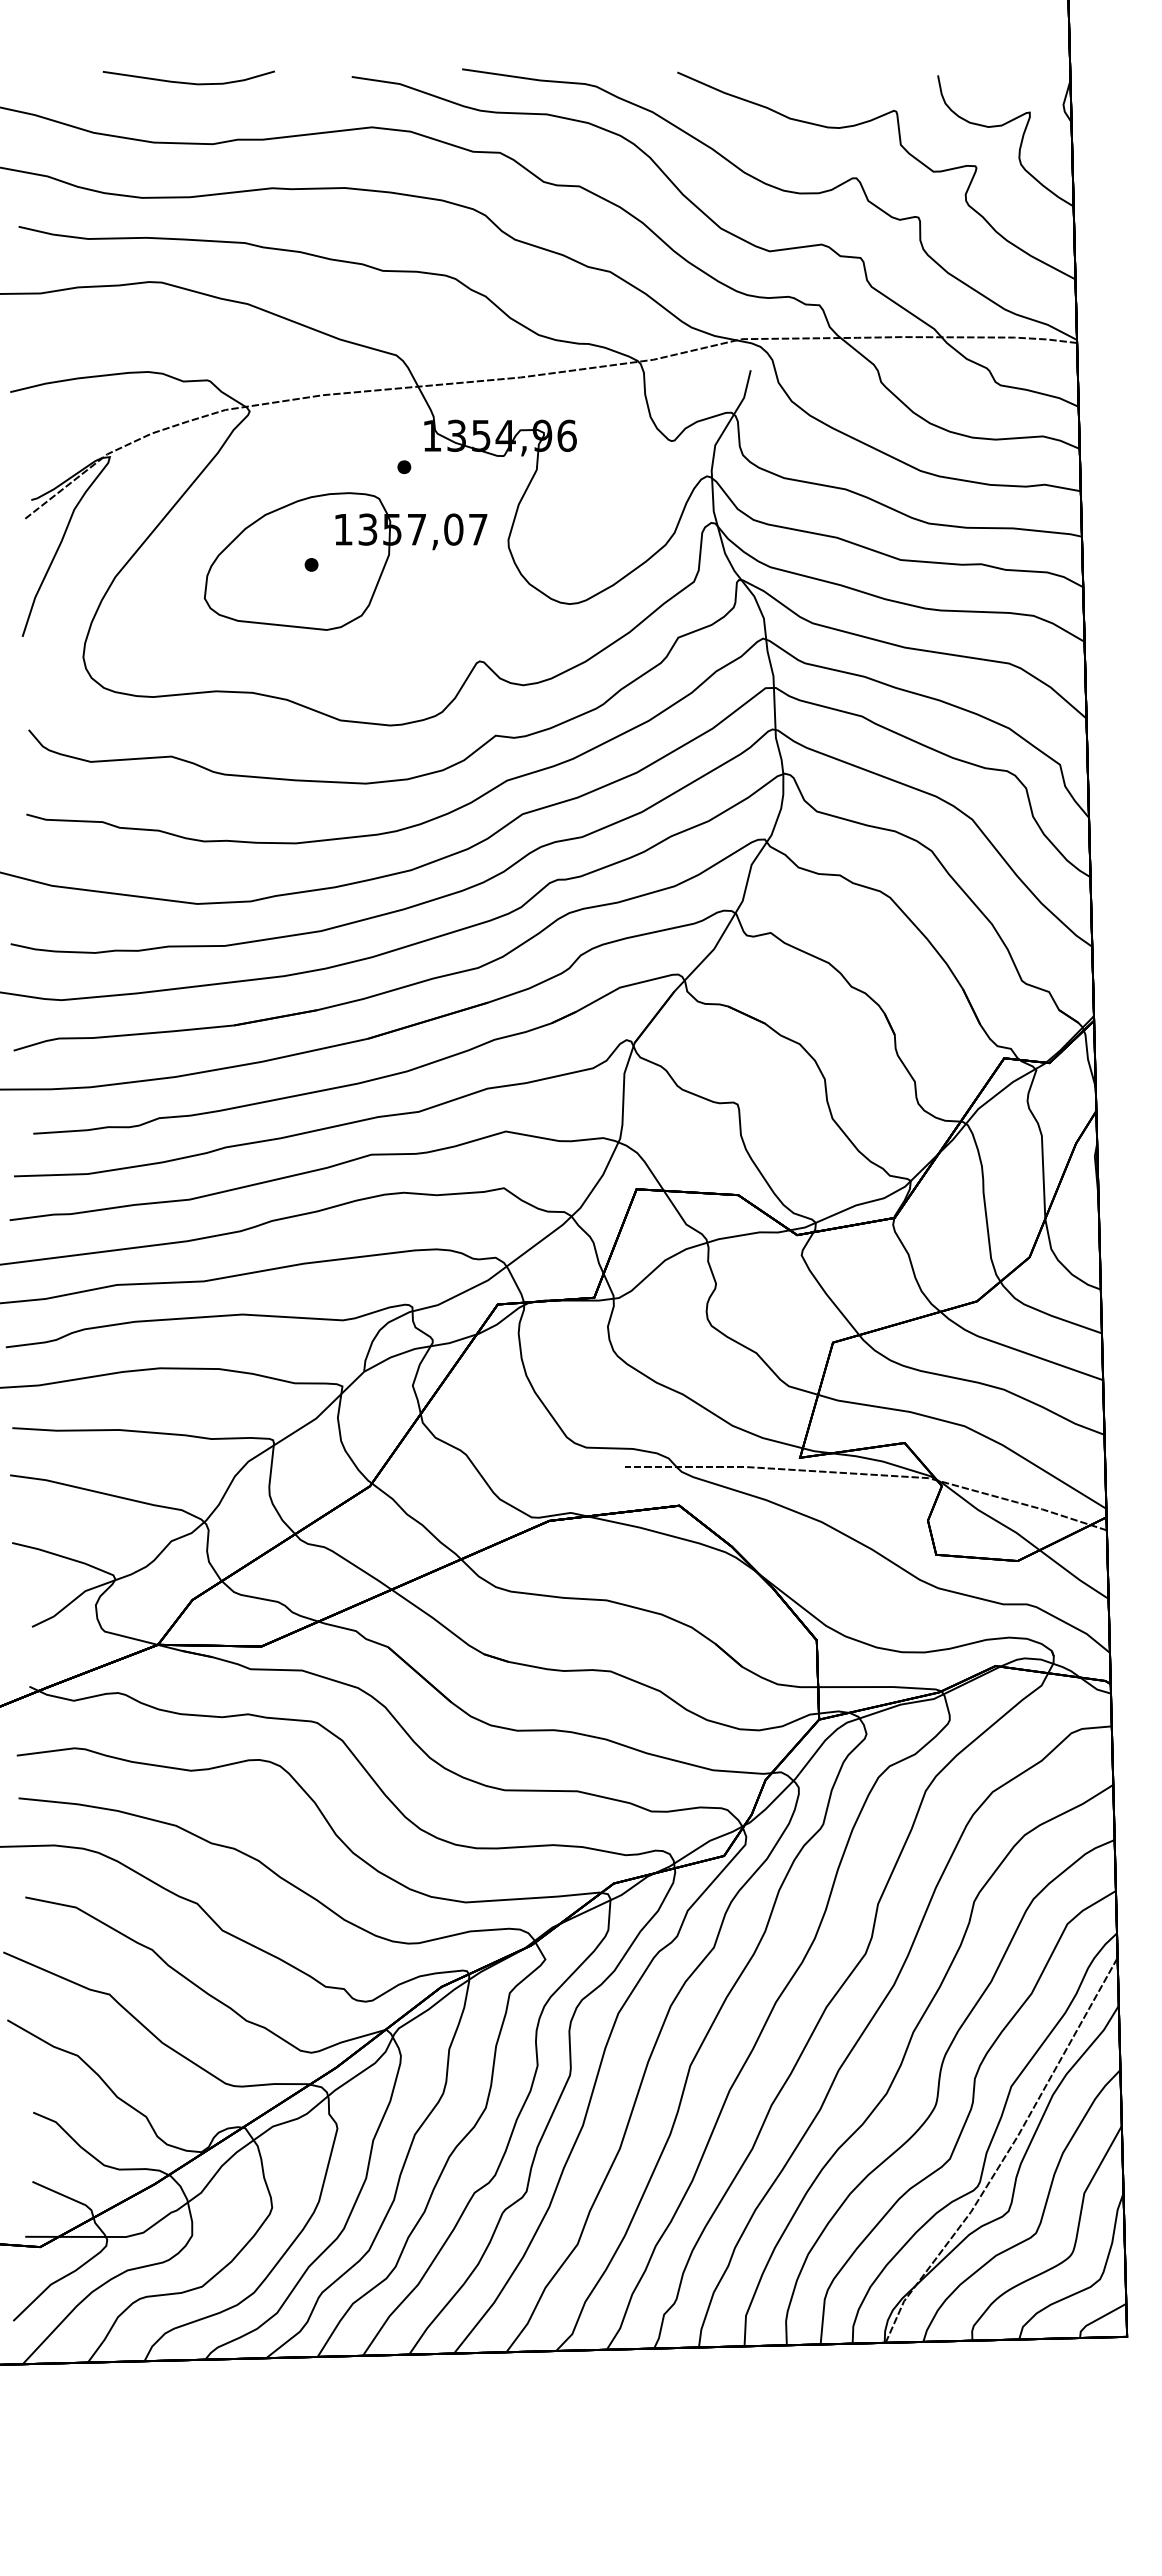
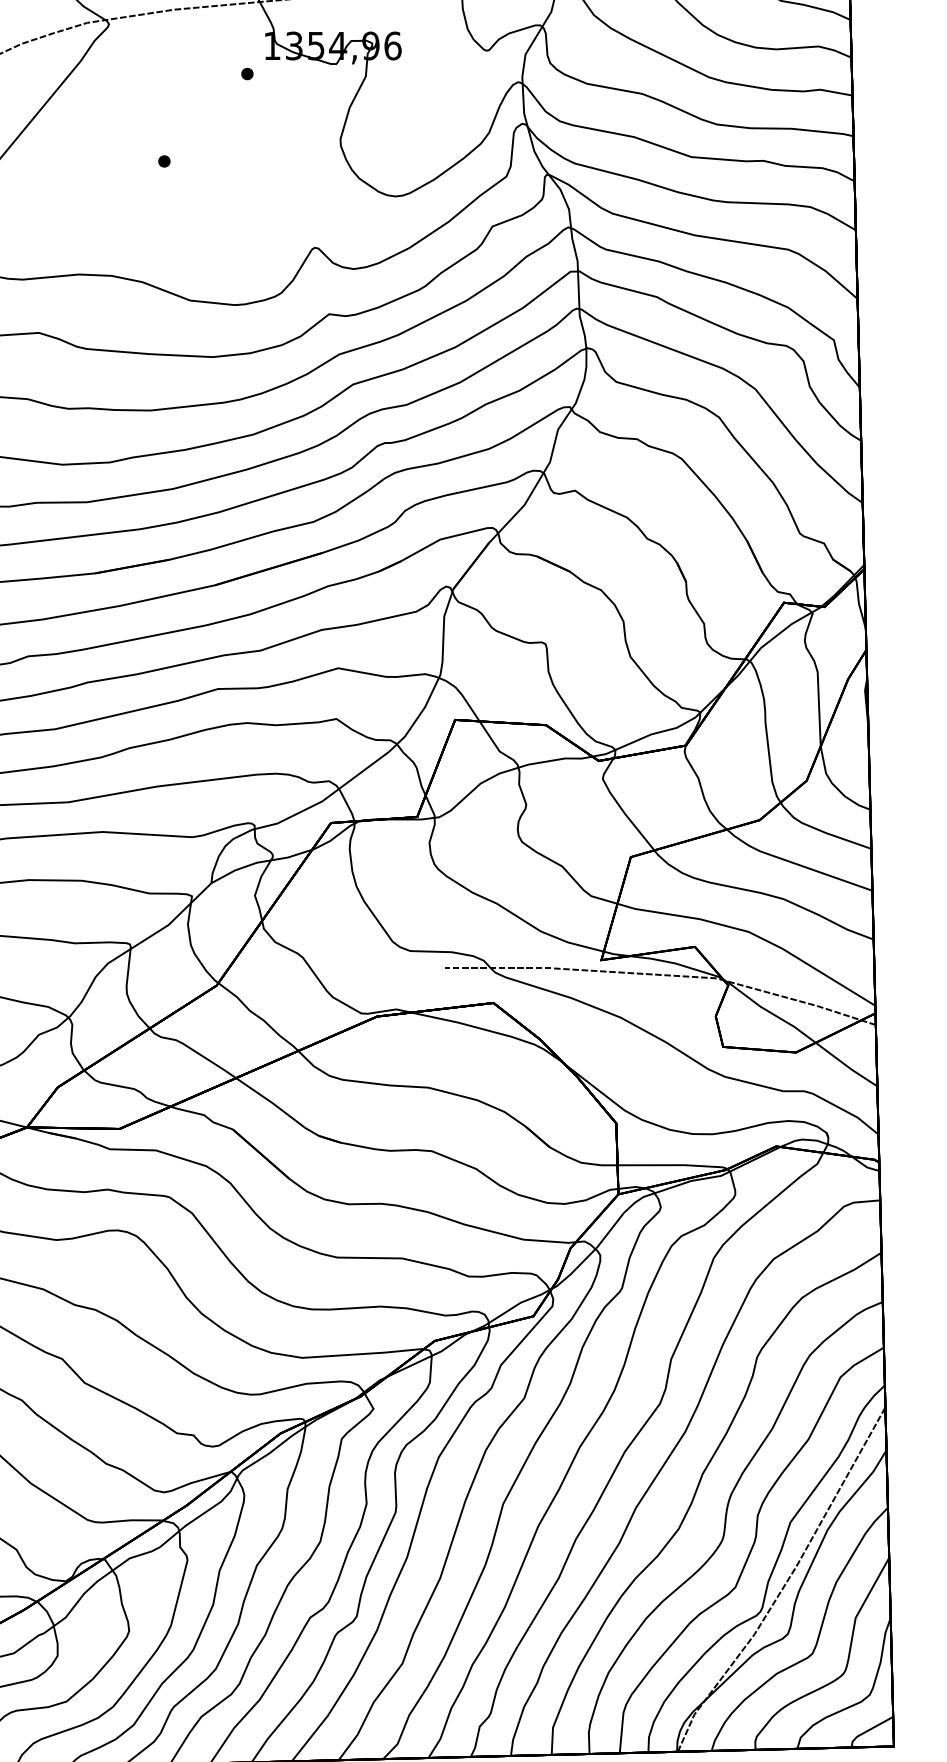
part: (345, 561) -> (194, 158), removed

